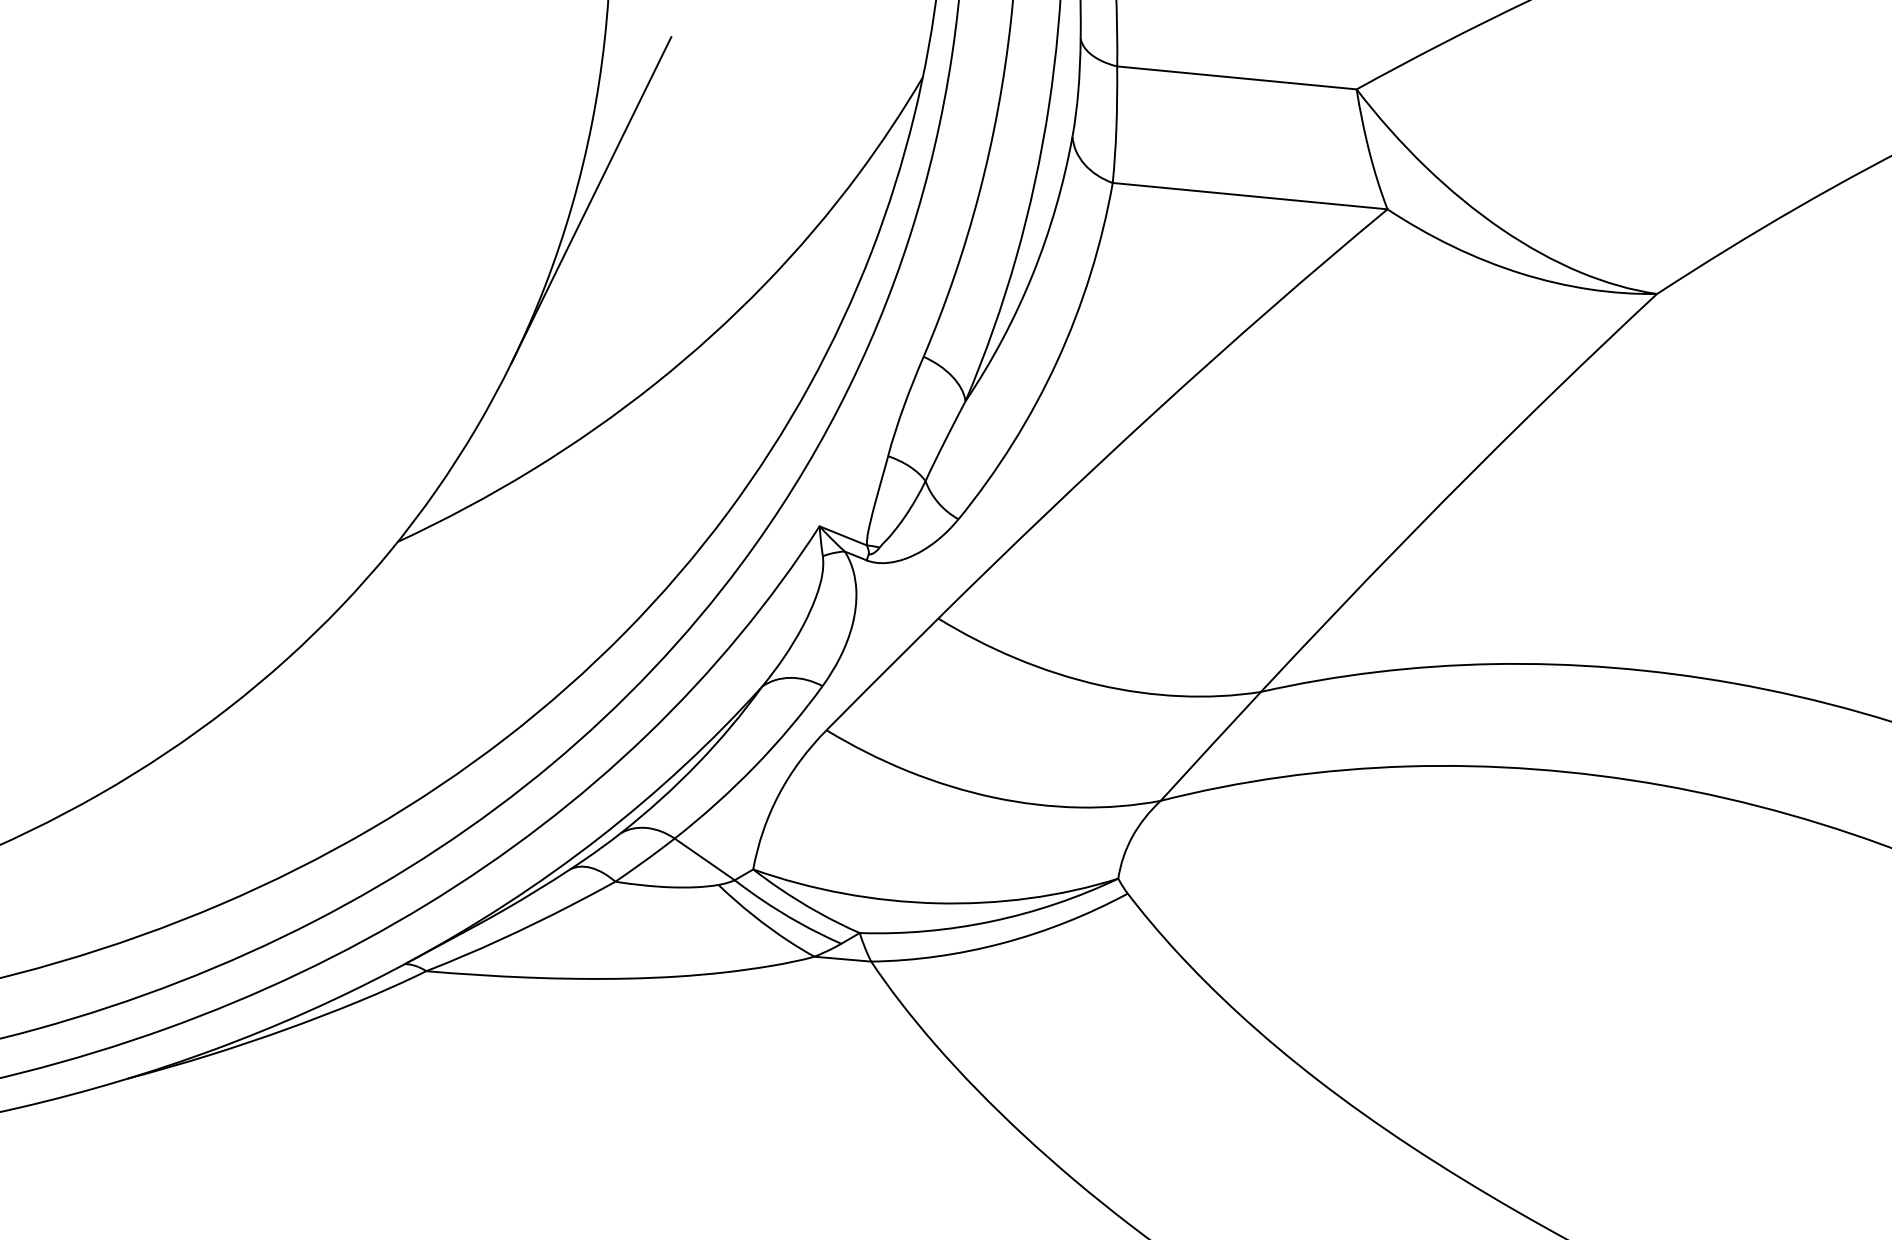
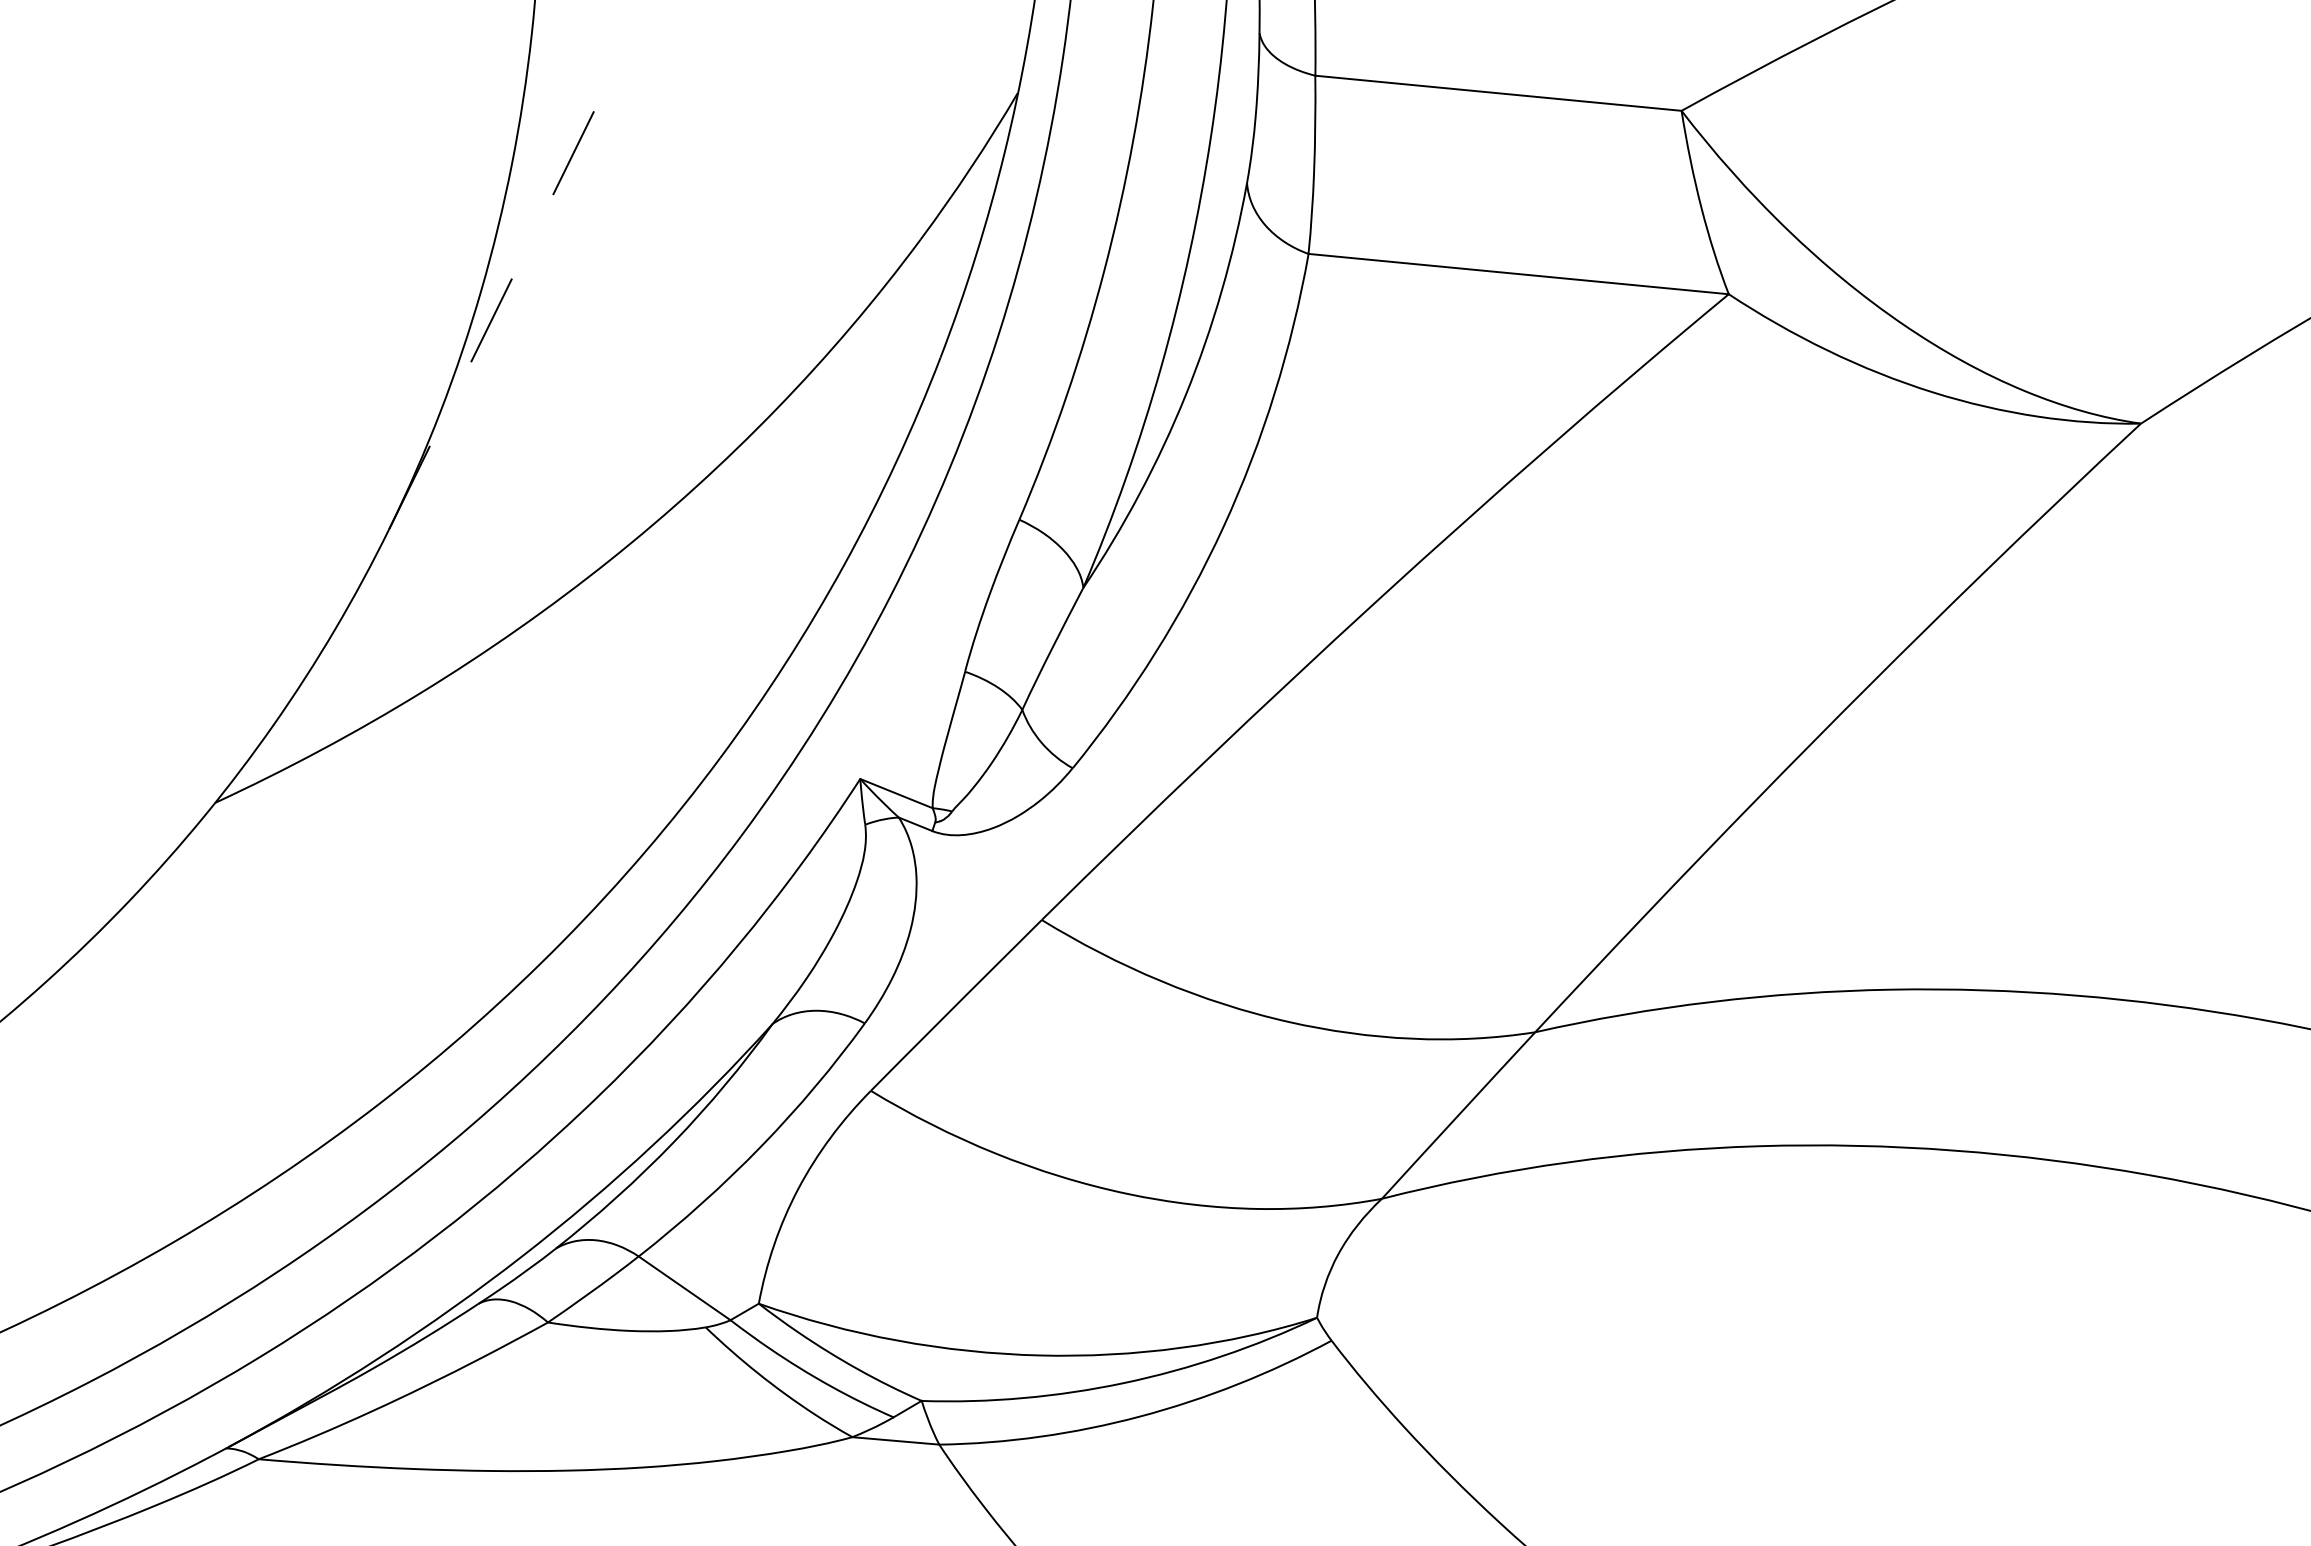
line: (591, 200) -> (511, 280), solid -> dashed

